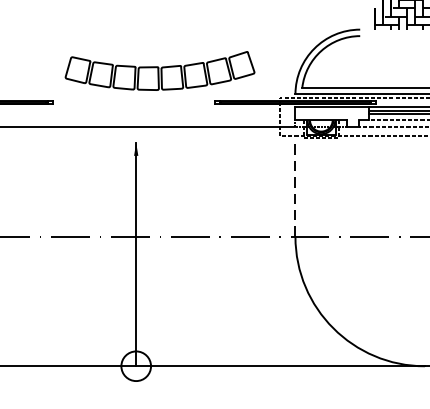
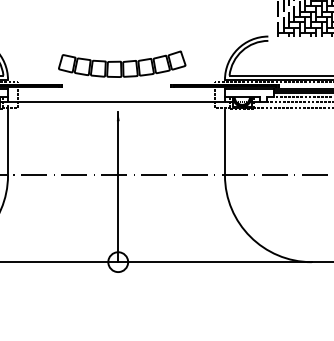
part: (160, 69) -> (122, 63), moved
line: (294, 187) -> (224, 142), dashed -> solid

